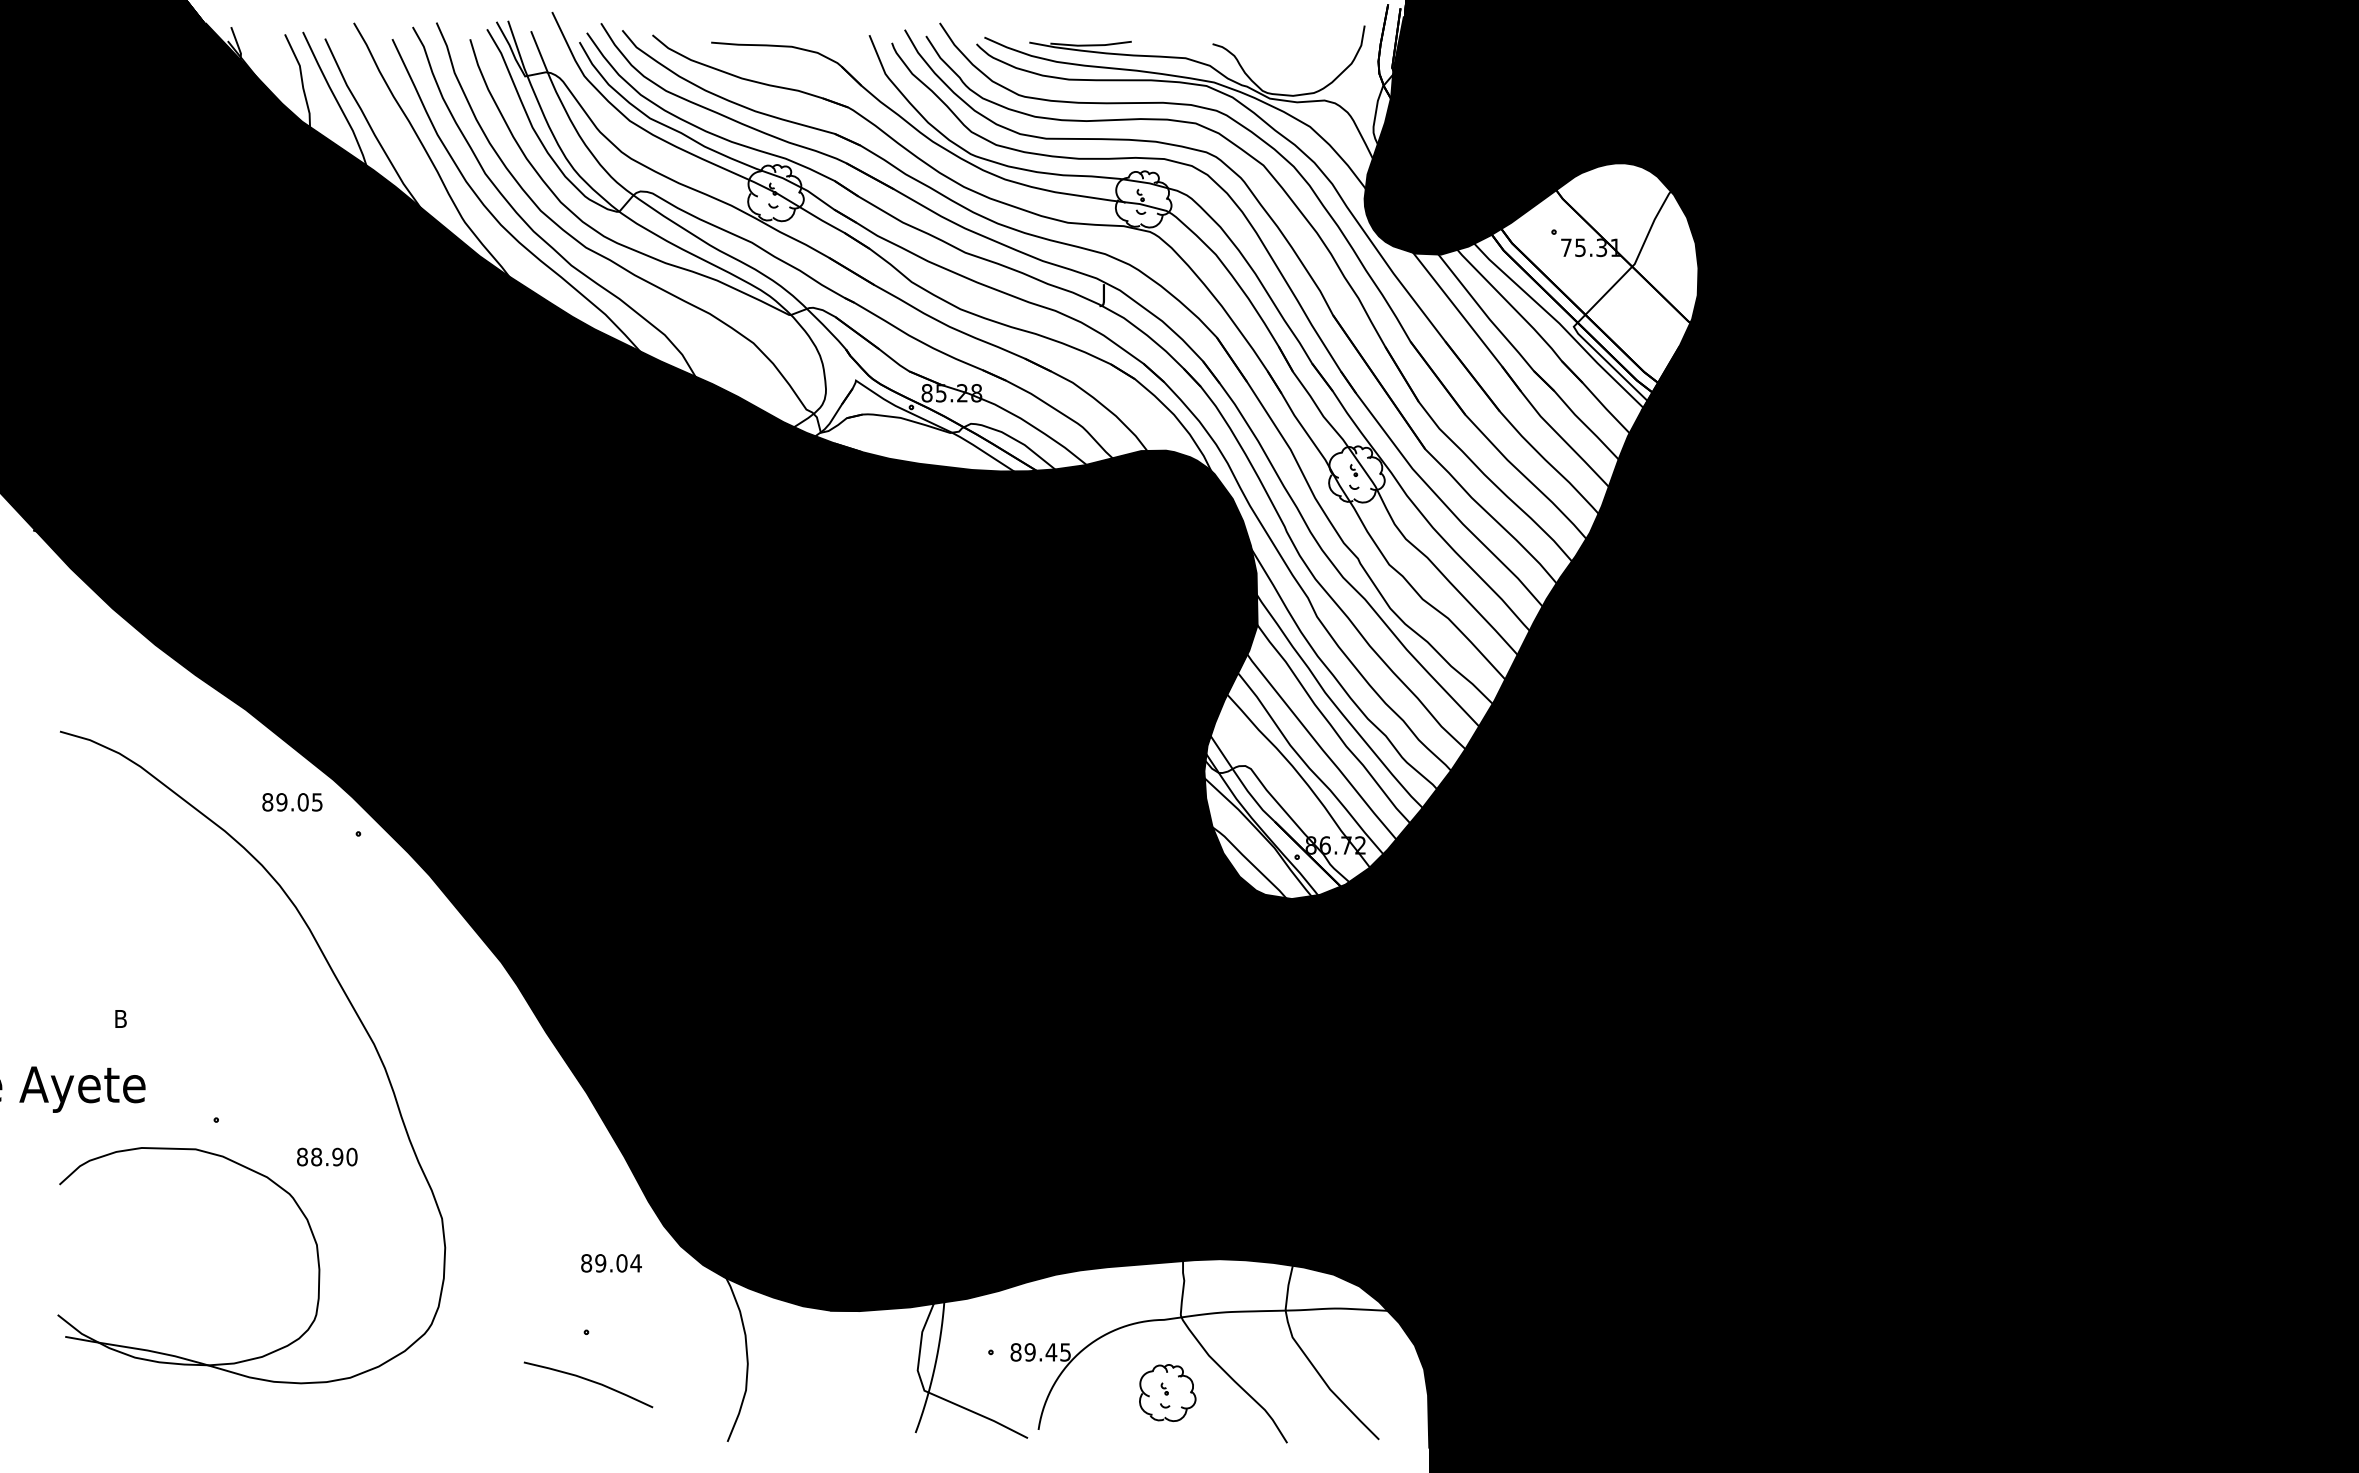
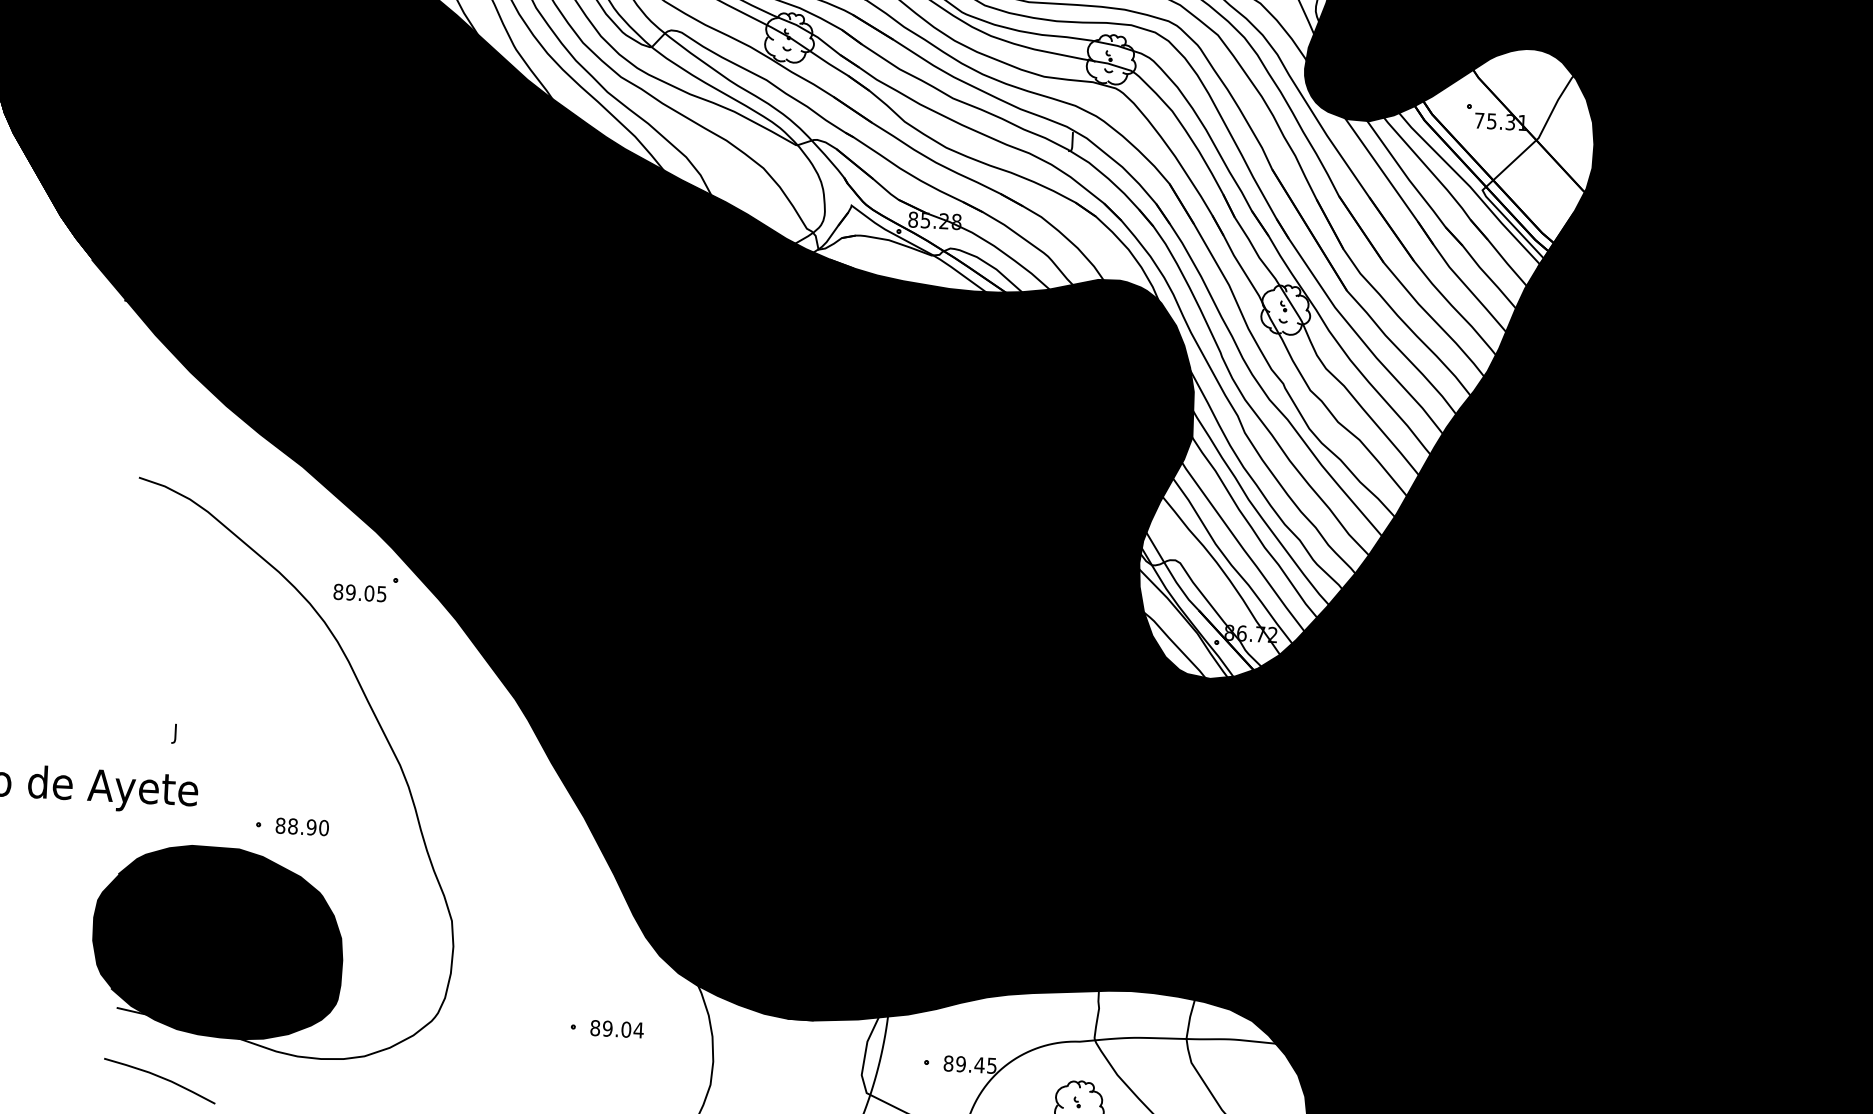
text: (292, 802) -> (360, 593), moved
text: (119, 1021) -> (178, 734), B -> J
text: (327, 1156) -> (302, 826), moved
fill: (176, 1256) -> (217, 942), added
text: (611, 1263) -> (617, 1029), moved
curve: (589, 1381) -> (160, 1078), moved

